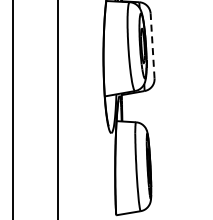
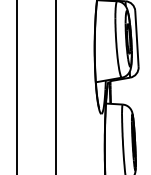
line: (152, 46) -> (136, 39), dashed -> solid

